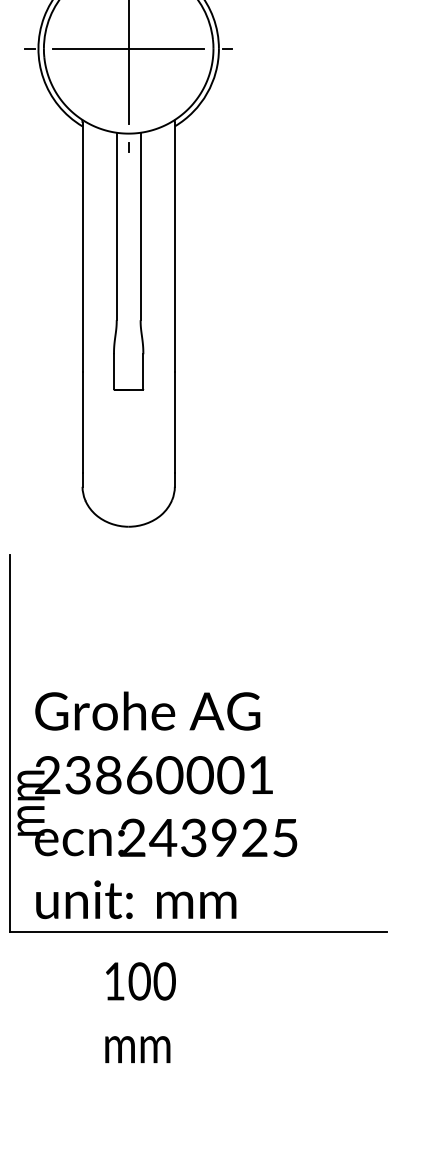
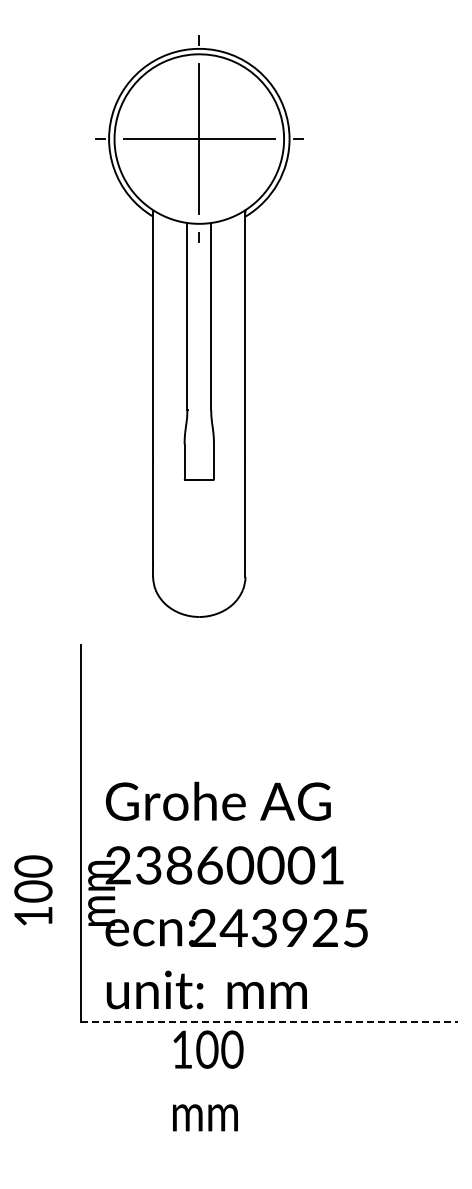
line: (198, 931) -> (269, 1021), solid -> dashed
text: (140, 1012) -> (208, 1080), moved

